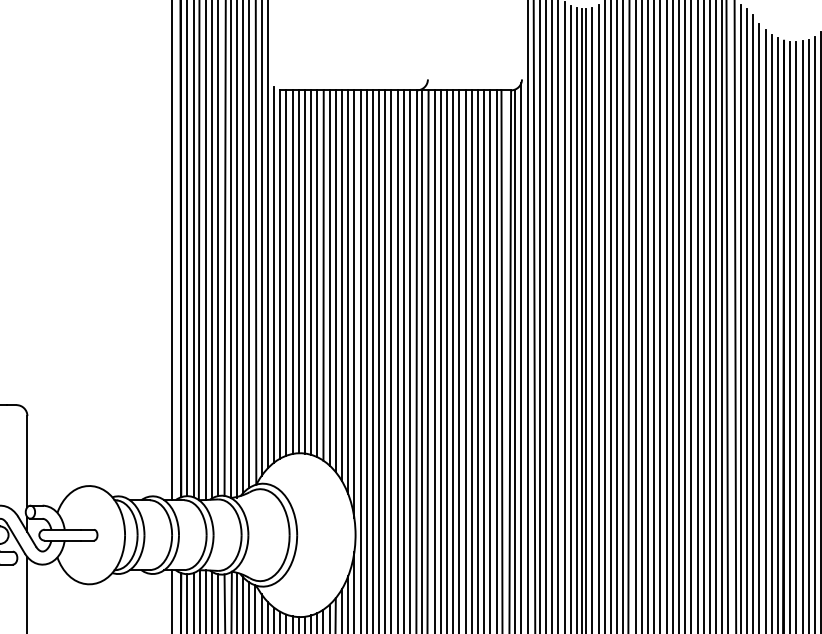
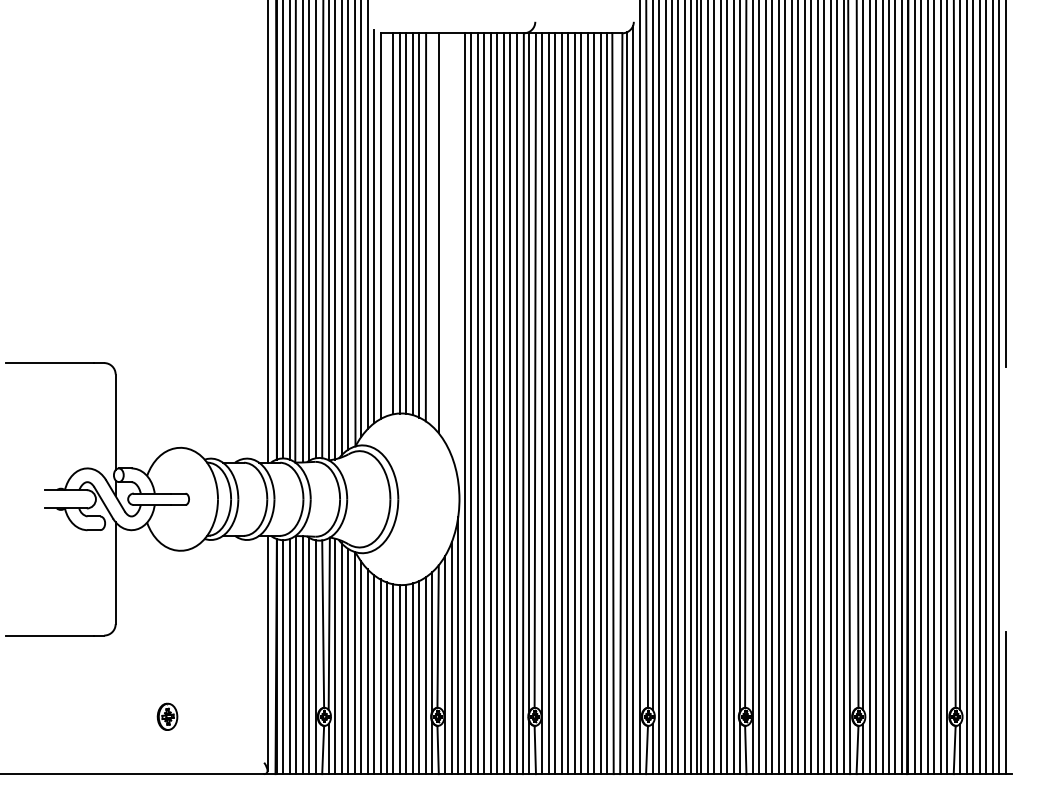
line: (285, 272) -> (386, 224), removed
line: (329, 277) -> (432, 229), removed
line: (342, 285) -> (445, 237), removed
line: (347, 291) -> (451, 244), removed
line: (354, 304) -> (458, 257), removed

